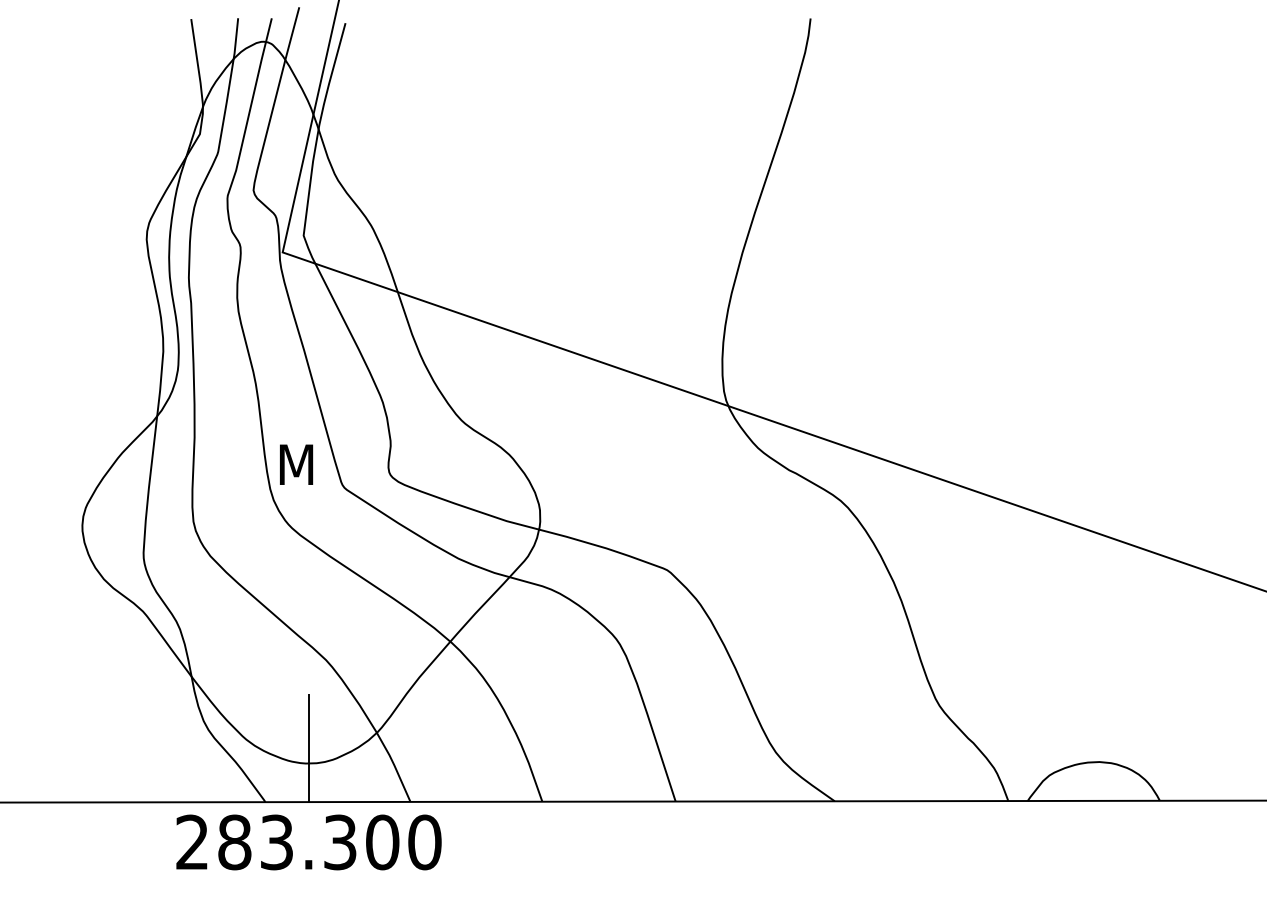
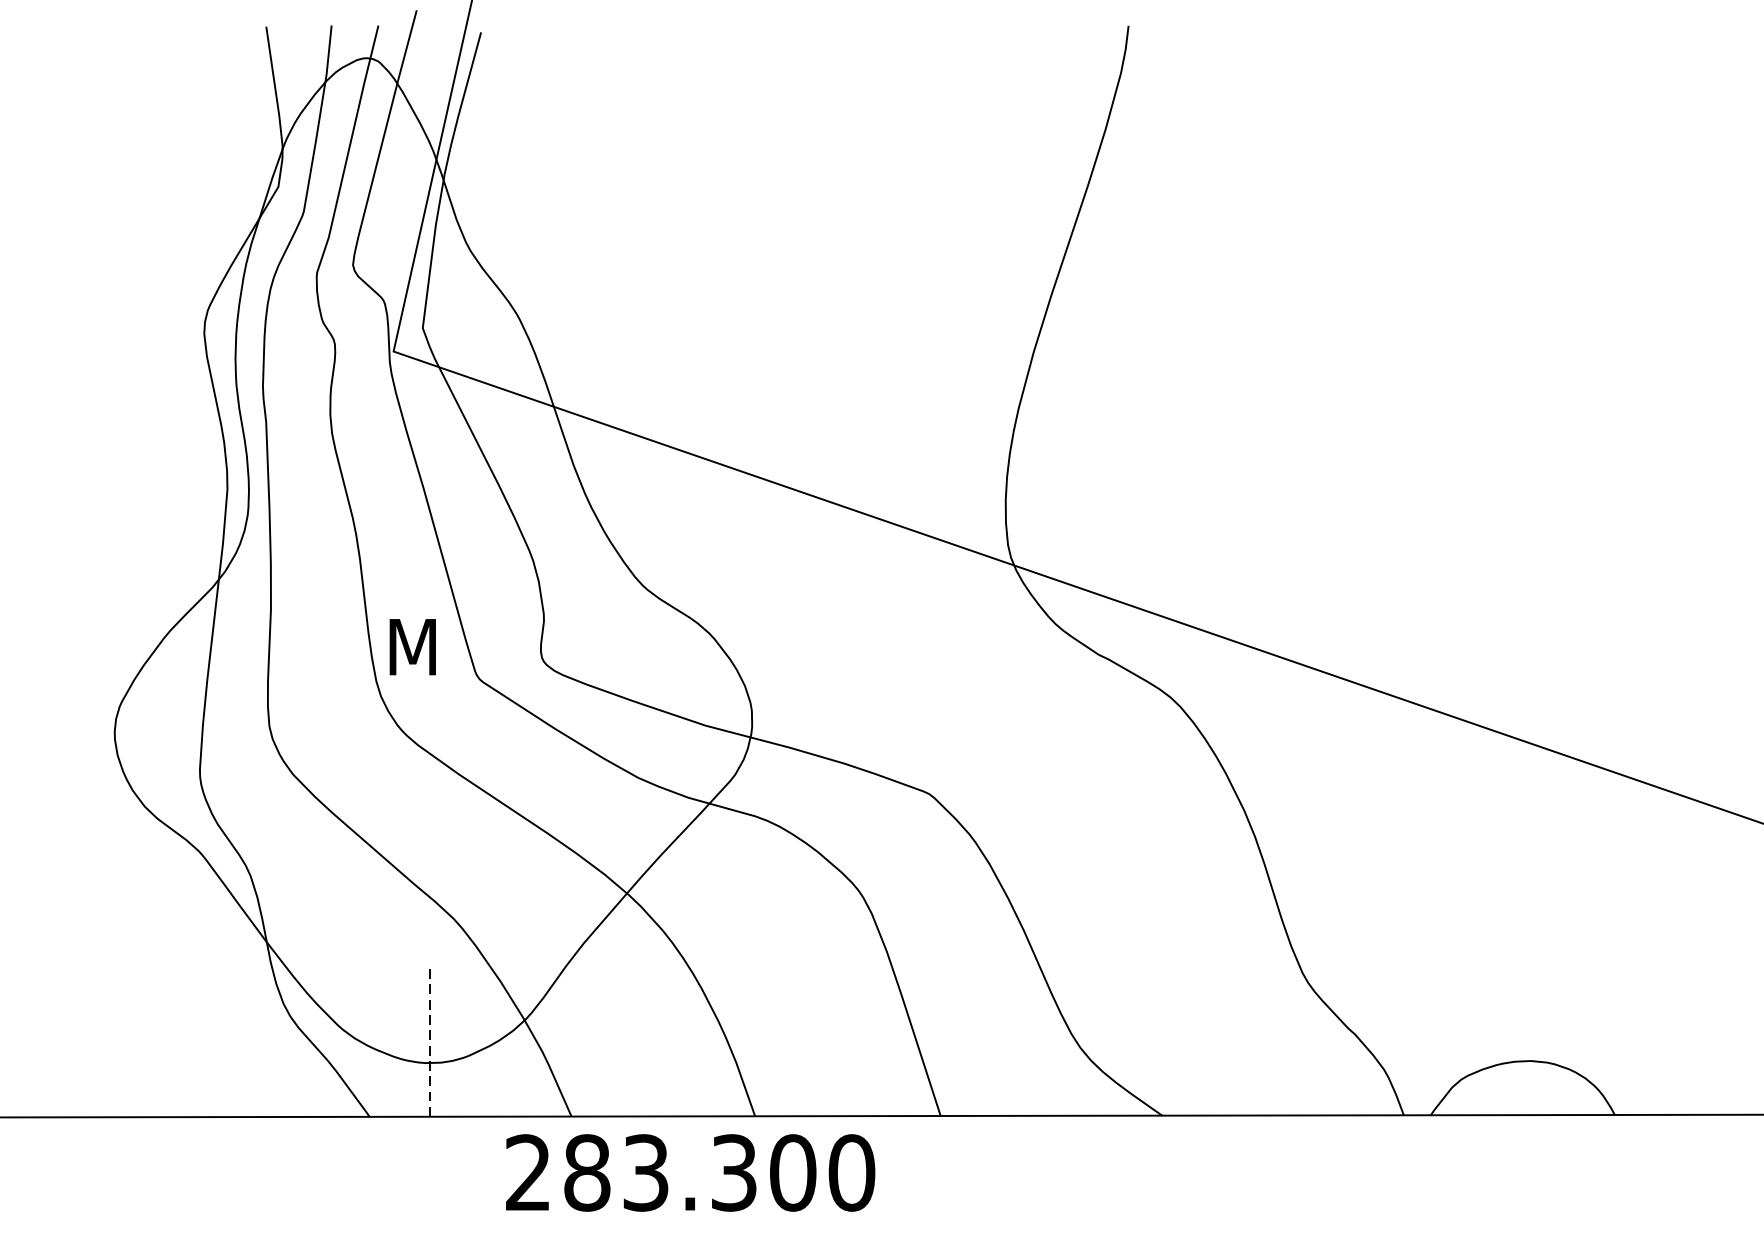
line: (308, 748) -> (429, 1042), solid -> dashed
text: (308, 842) -> (689, 1173), moved

